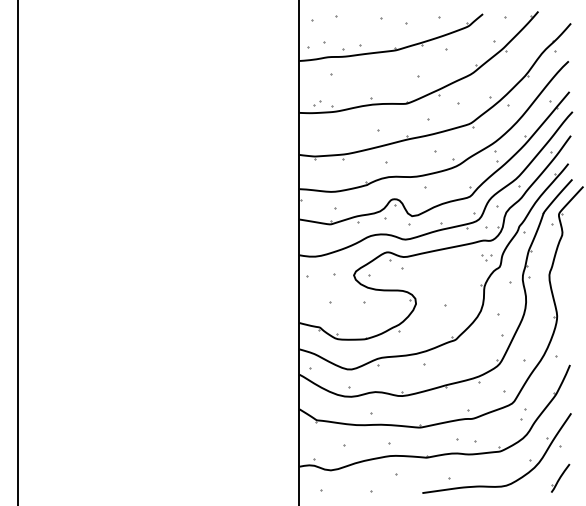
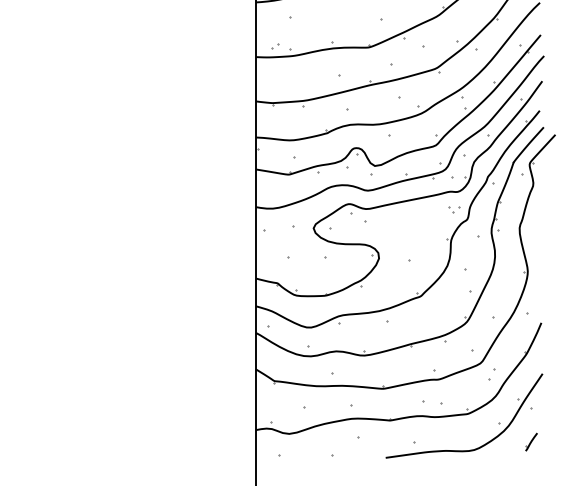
part: (560, 477) -> (531, 441), size x0.6

